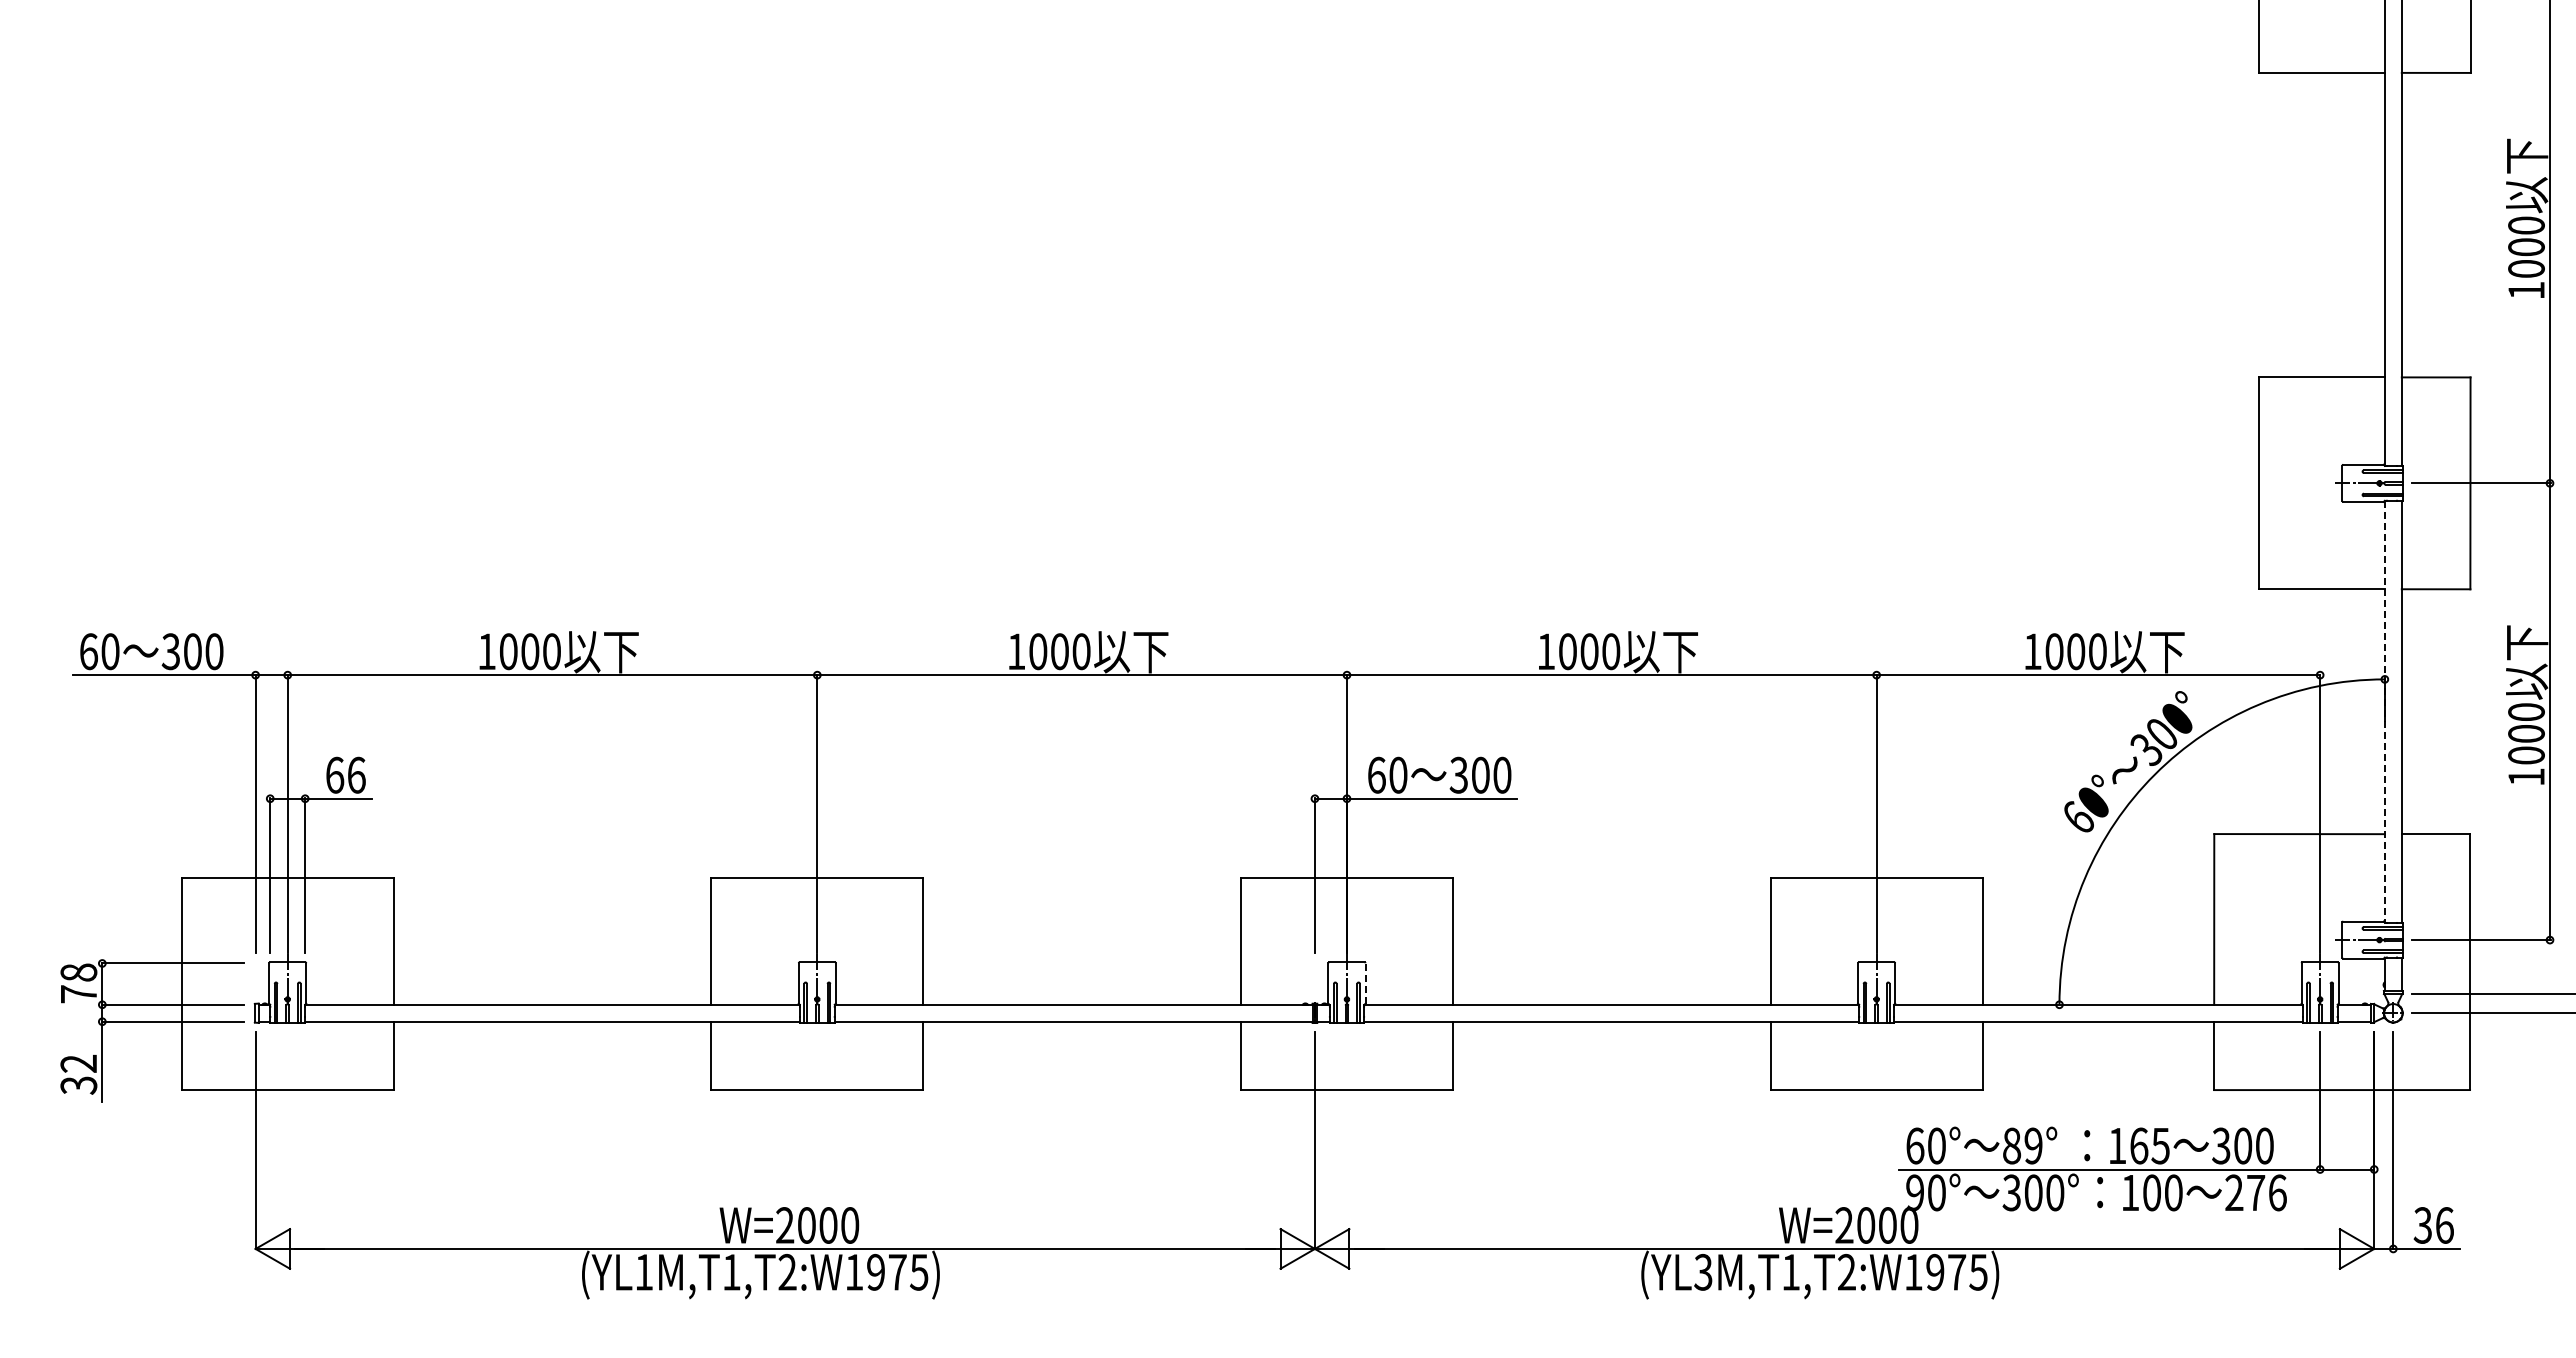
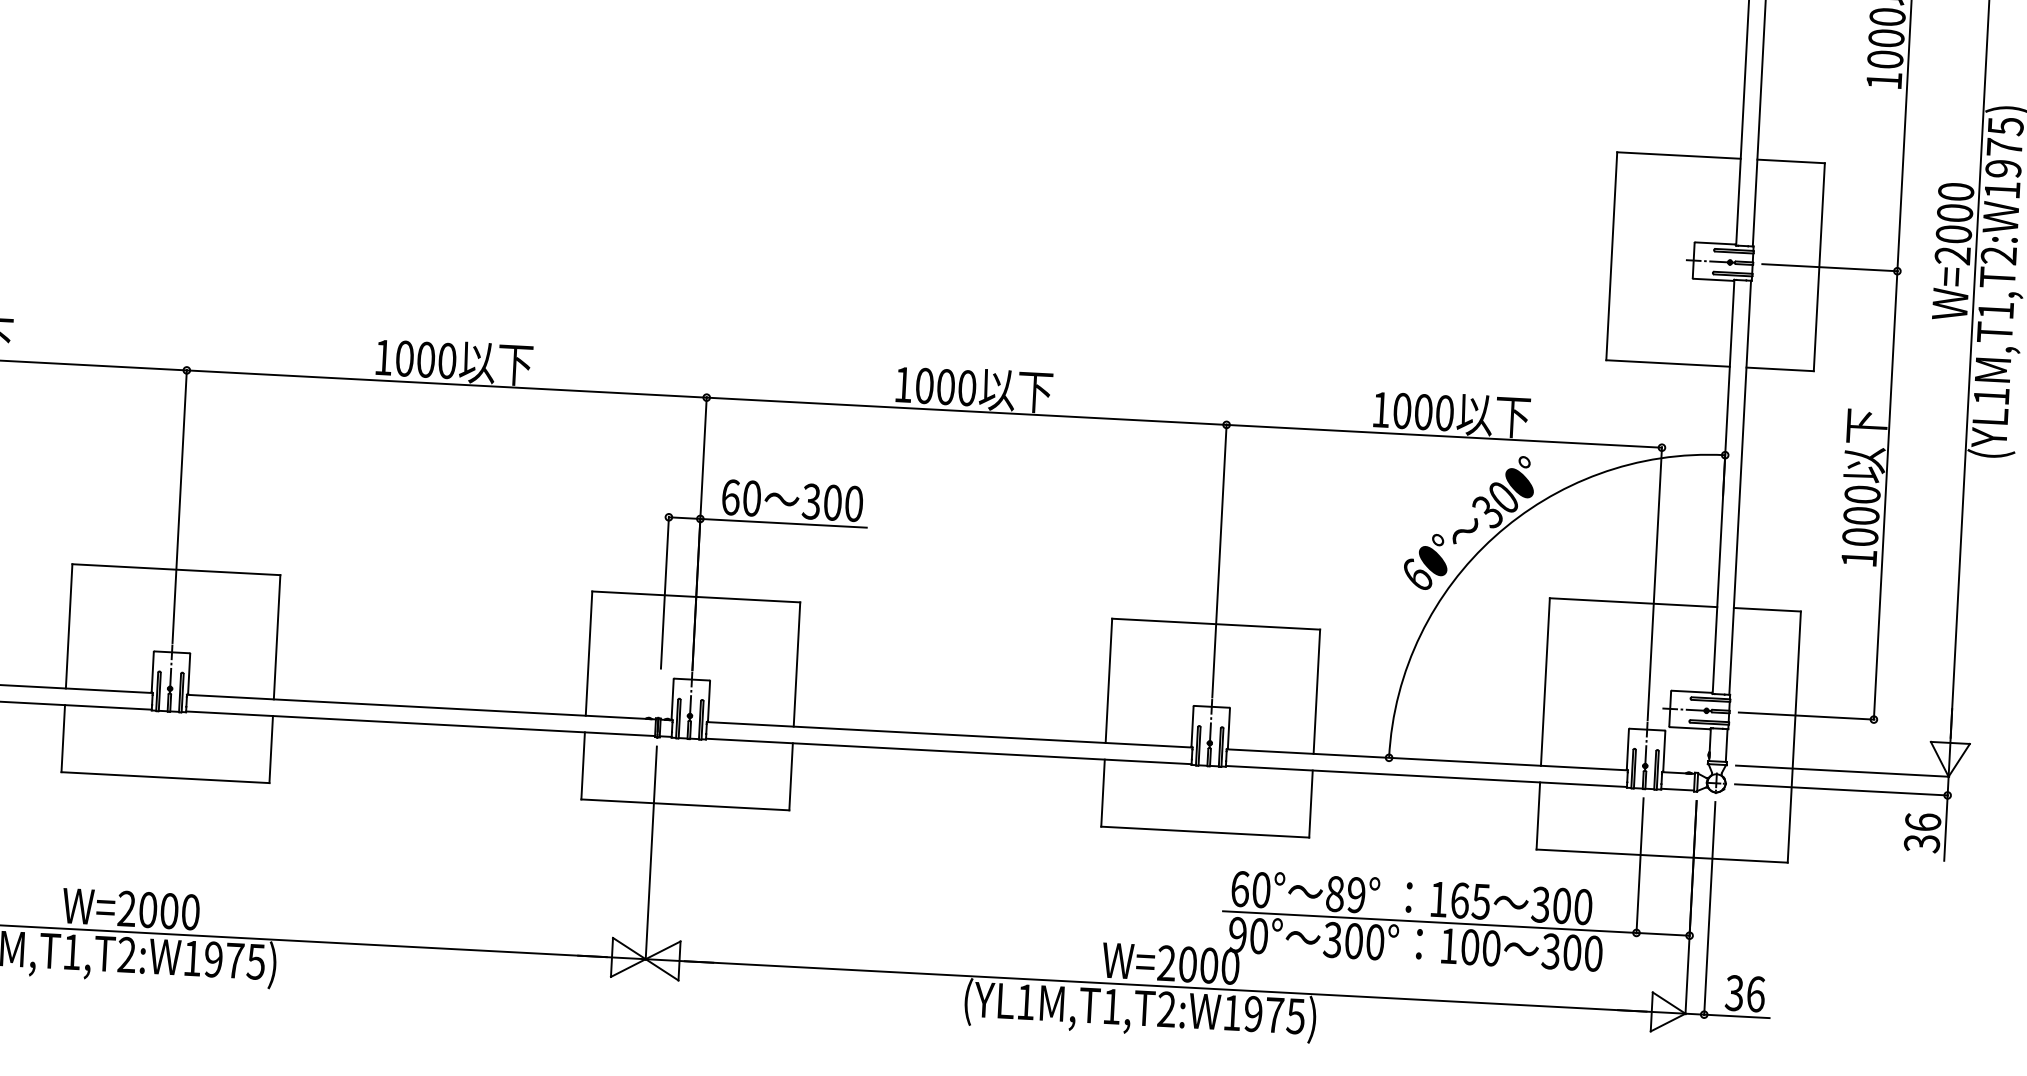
line: (2384, 711) -> (1723, 486), dashed -> solid
line: (1365, 982) -> (709, 700), dashed -> solid
text: (2255, 1192) -> (1571, 952), 276 -> 300
text: (1703, 1271) -> (1025, 1001), (YL3M,T1,T2:W1975) -> (YL1M,T1,T2:W1975)

